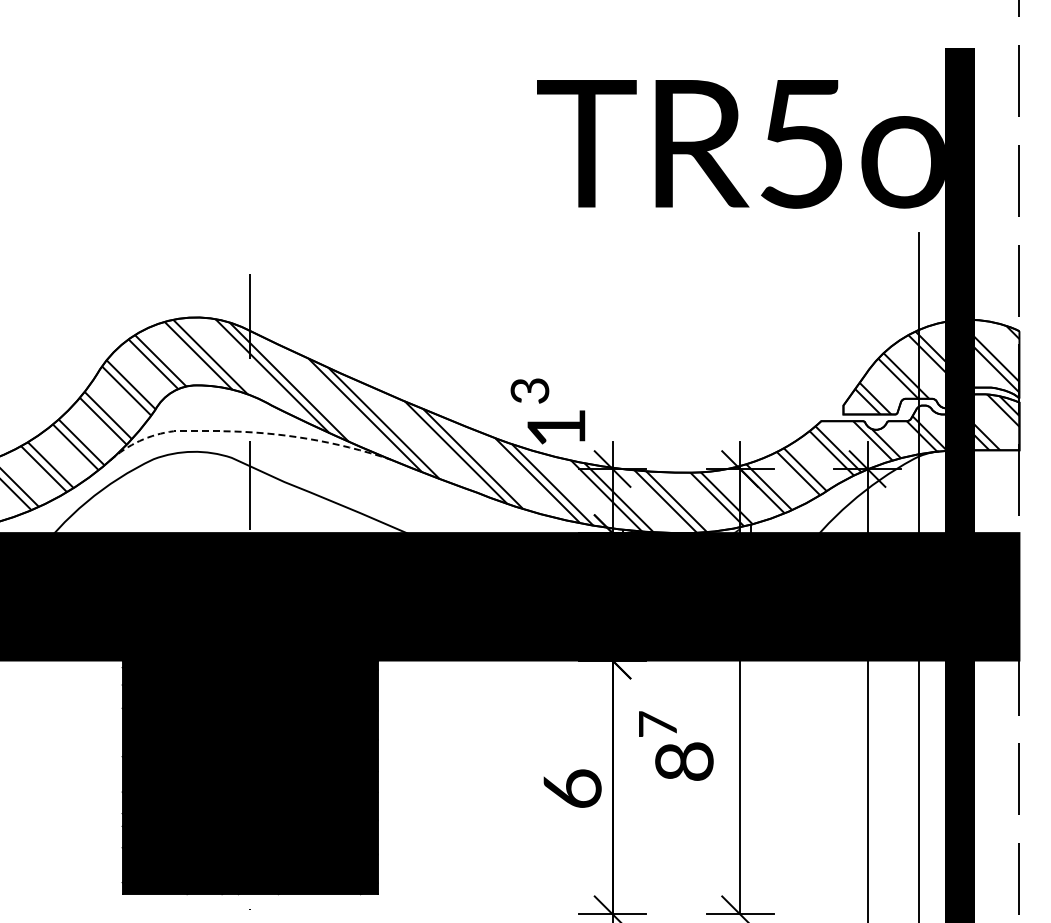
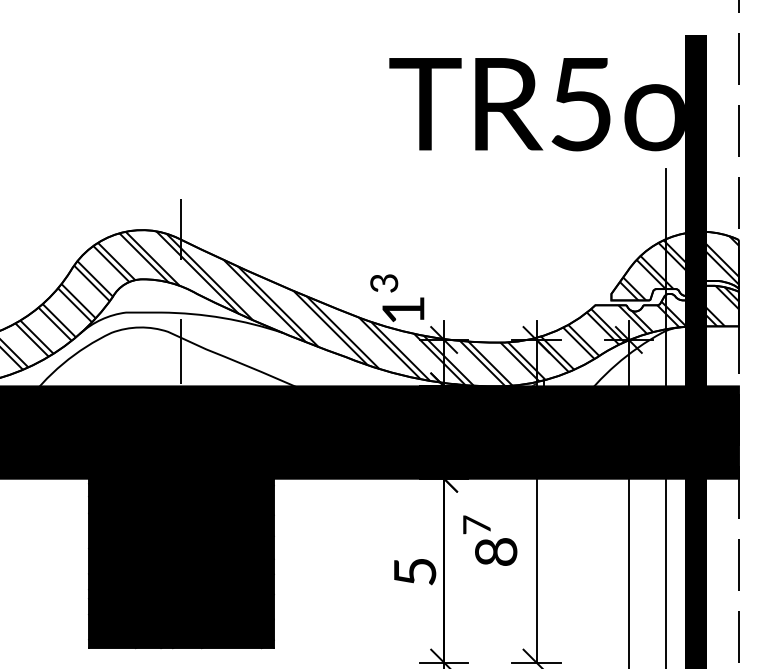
line: (247, 432) -> (179, 313), dashed -> solid
text: (572, 788) -> (415, 571), 6 -> 5

